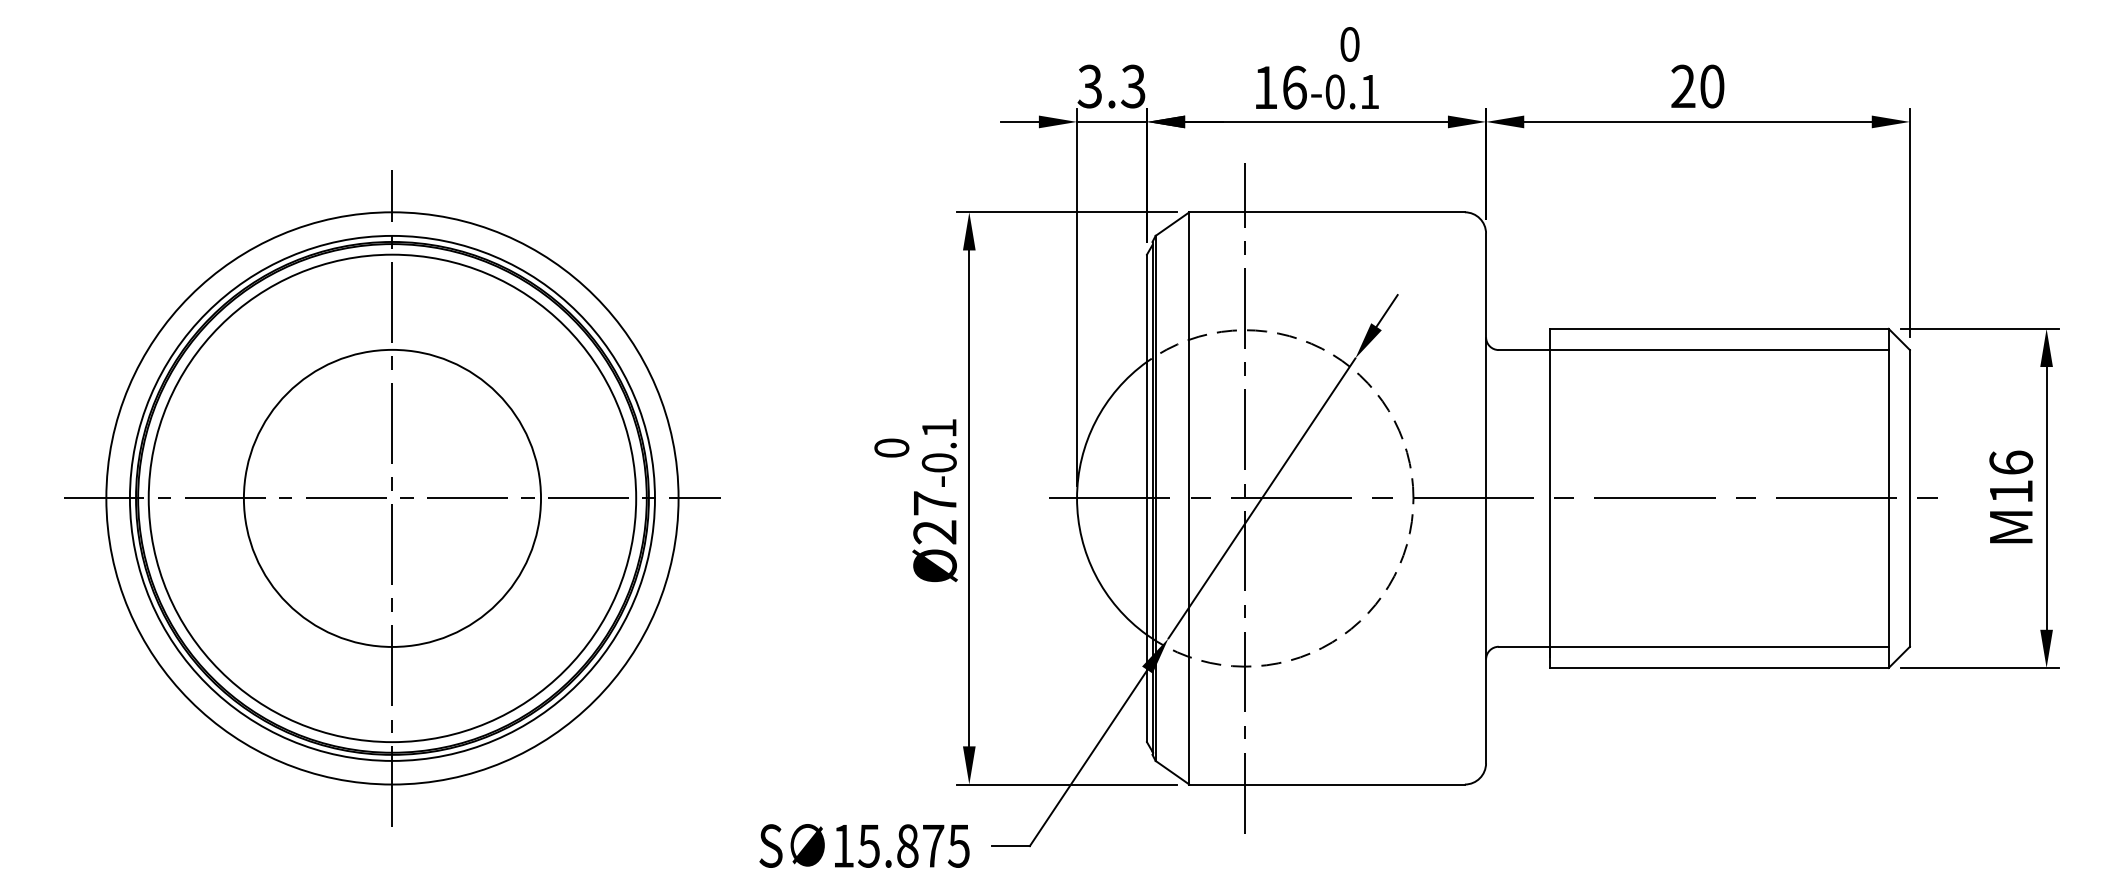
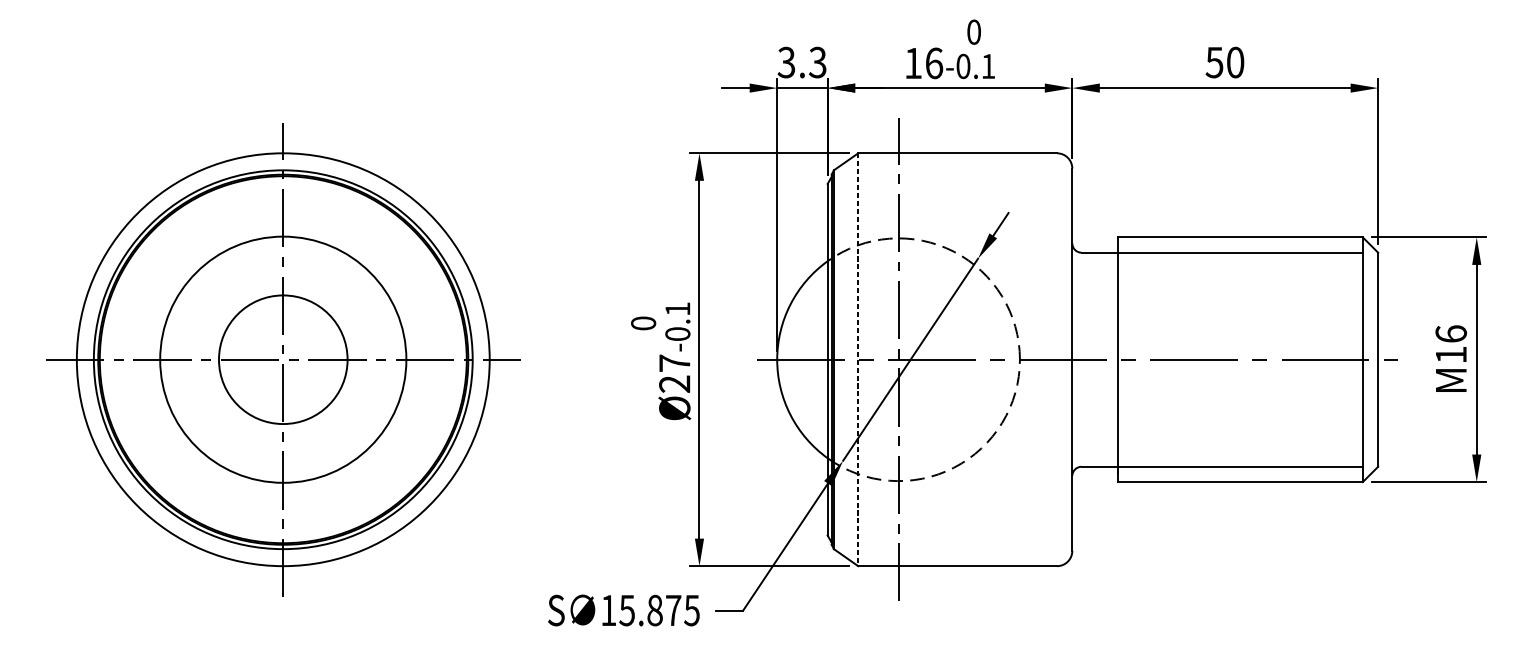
text: (1682, 86) -> (1214, 62), 20 -> 50
circle: (392, 497) -> (283, 359), size x0.6
circle: (392, 498) -> (283, 359), size x0.7
line: (1189, 498) -> (858, 359), solid -> dashed

